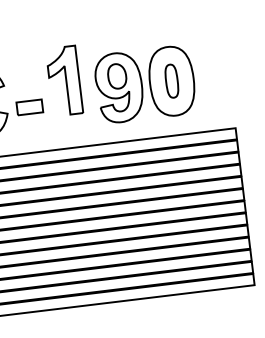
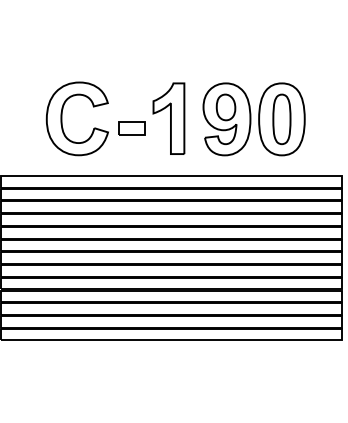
part: (64, 80) -> (168, 118), moved
part: (171, 80) -> (281, 118), size x1.43

